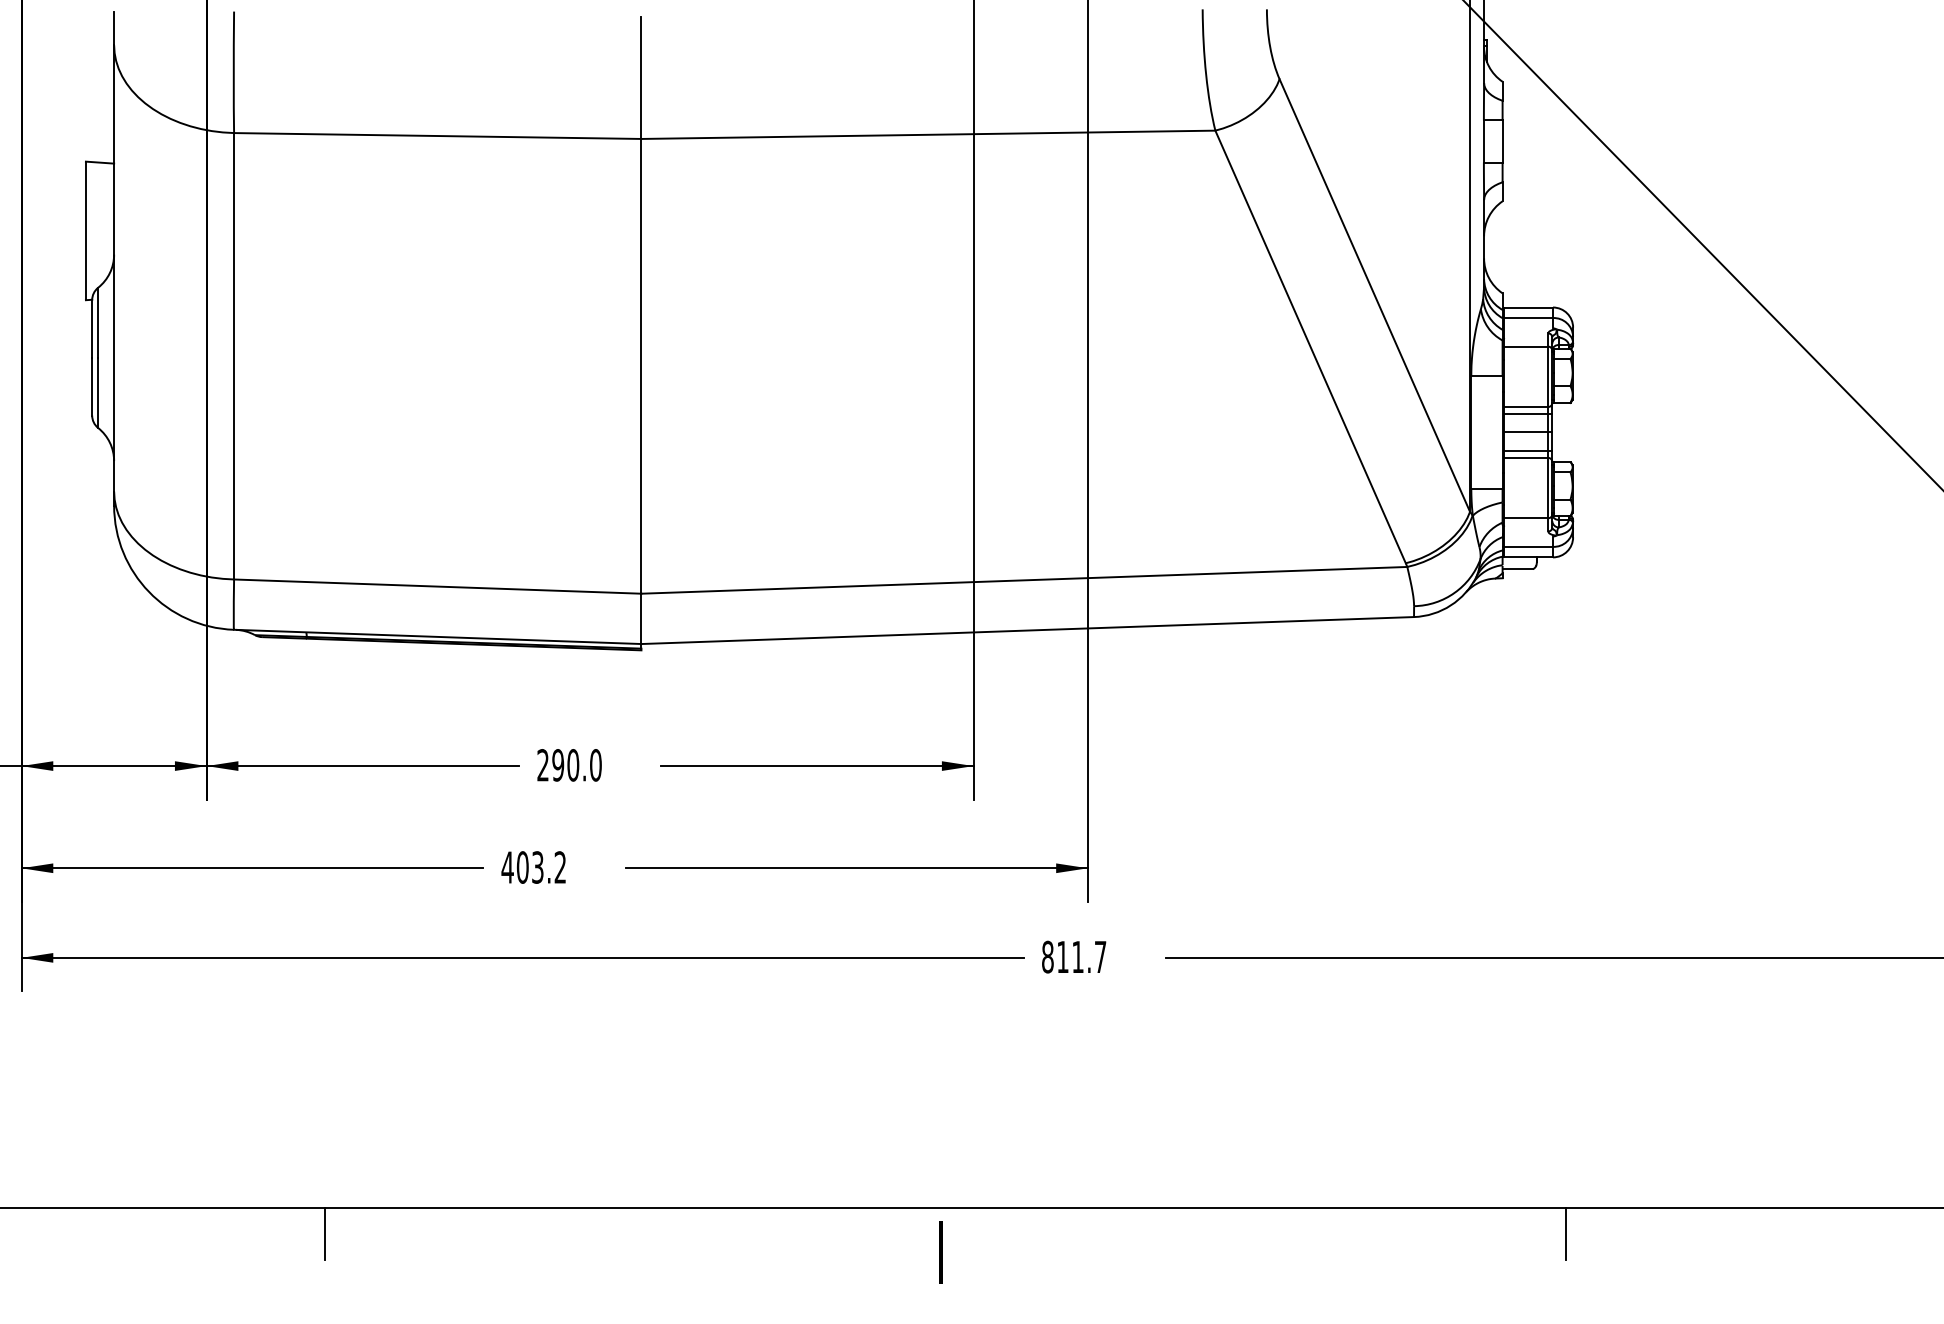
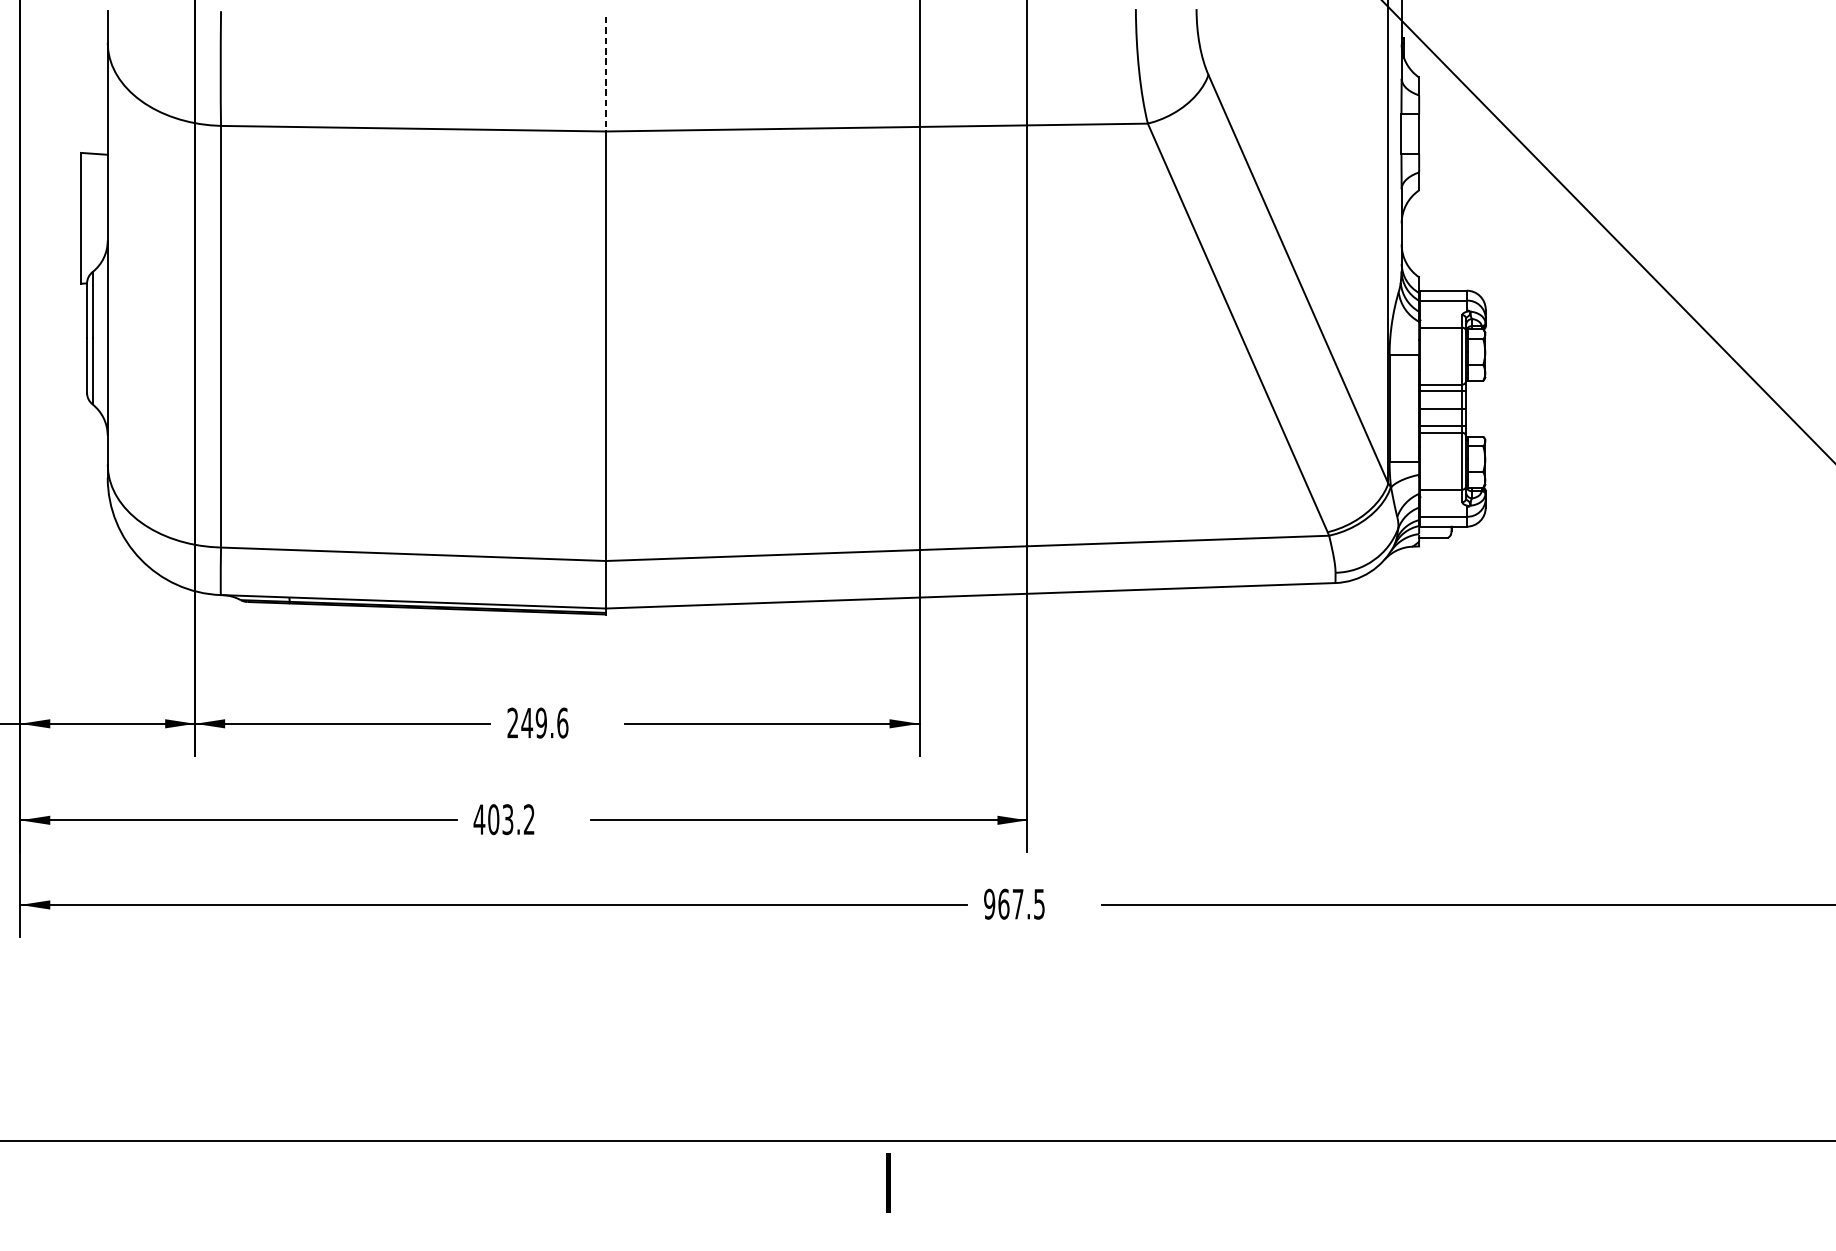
line: (641, 78) -> (605, 74), solid -> dashed
text: (576, 765) -> (544, 723), 290.0 -> 249.6
text: (1073, 956) -> (1013, 903), 811.7 -> 967.5
line: (325, 1233) -> (307, 1165), removed
line: (1566, 1233) -> (1479, 1165), removed

